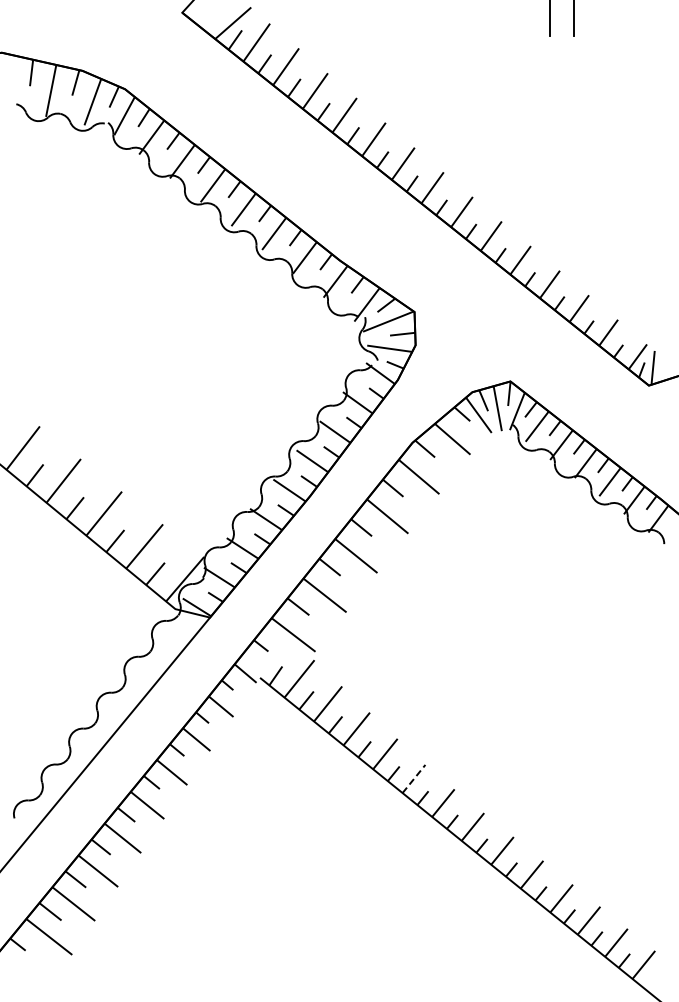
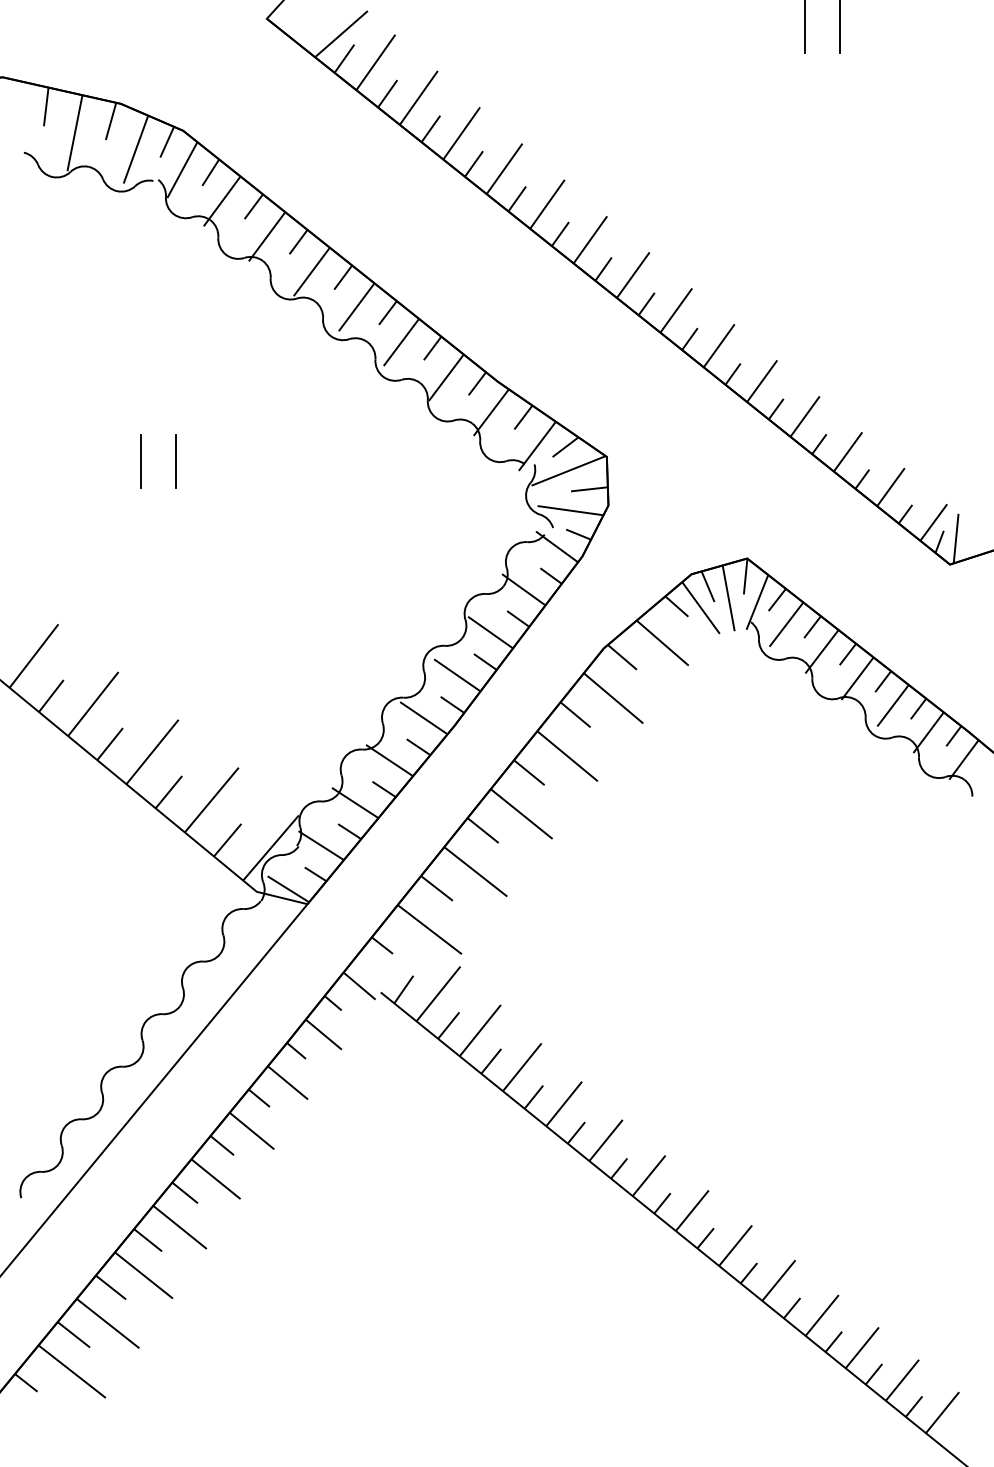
line: (96, 315) -> (141, 461), added
line: (120, 315) -> (176, 461), added
line: (414, 778) -> (606, 1139), dashed -> solid

